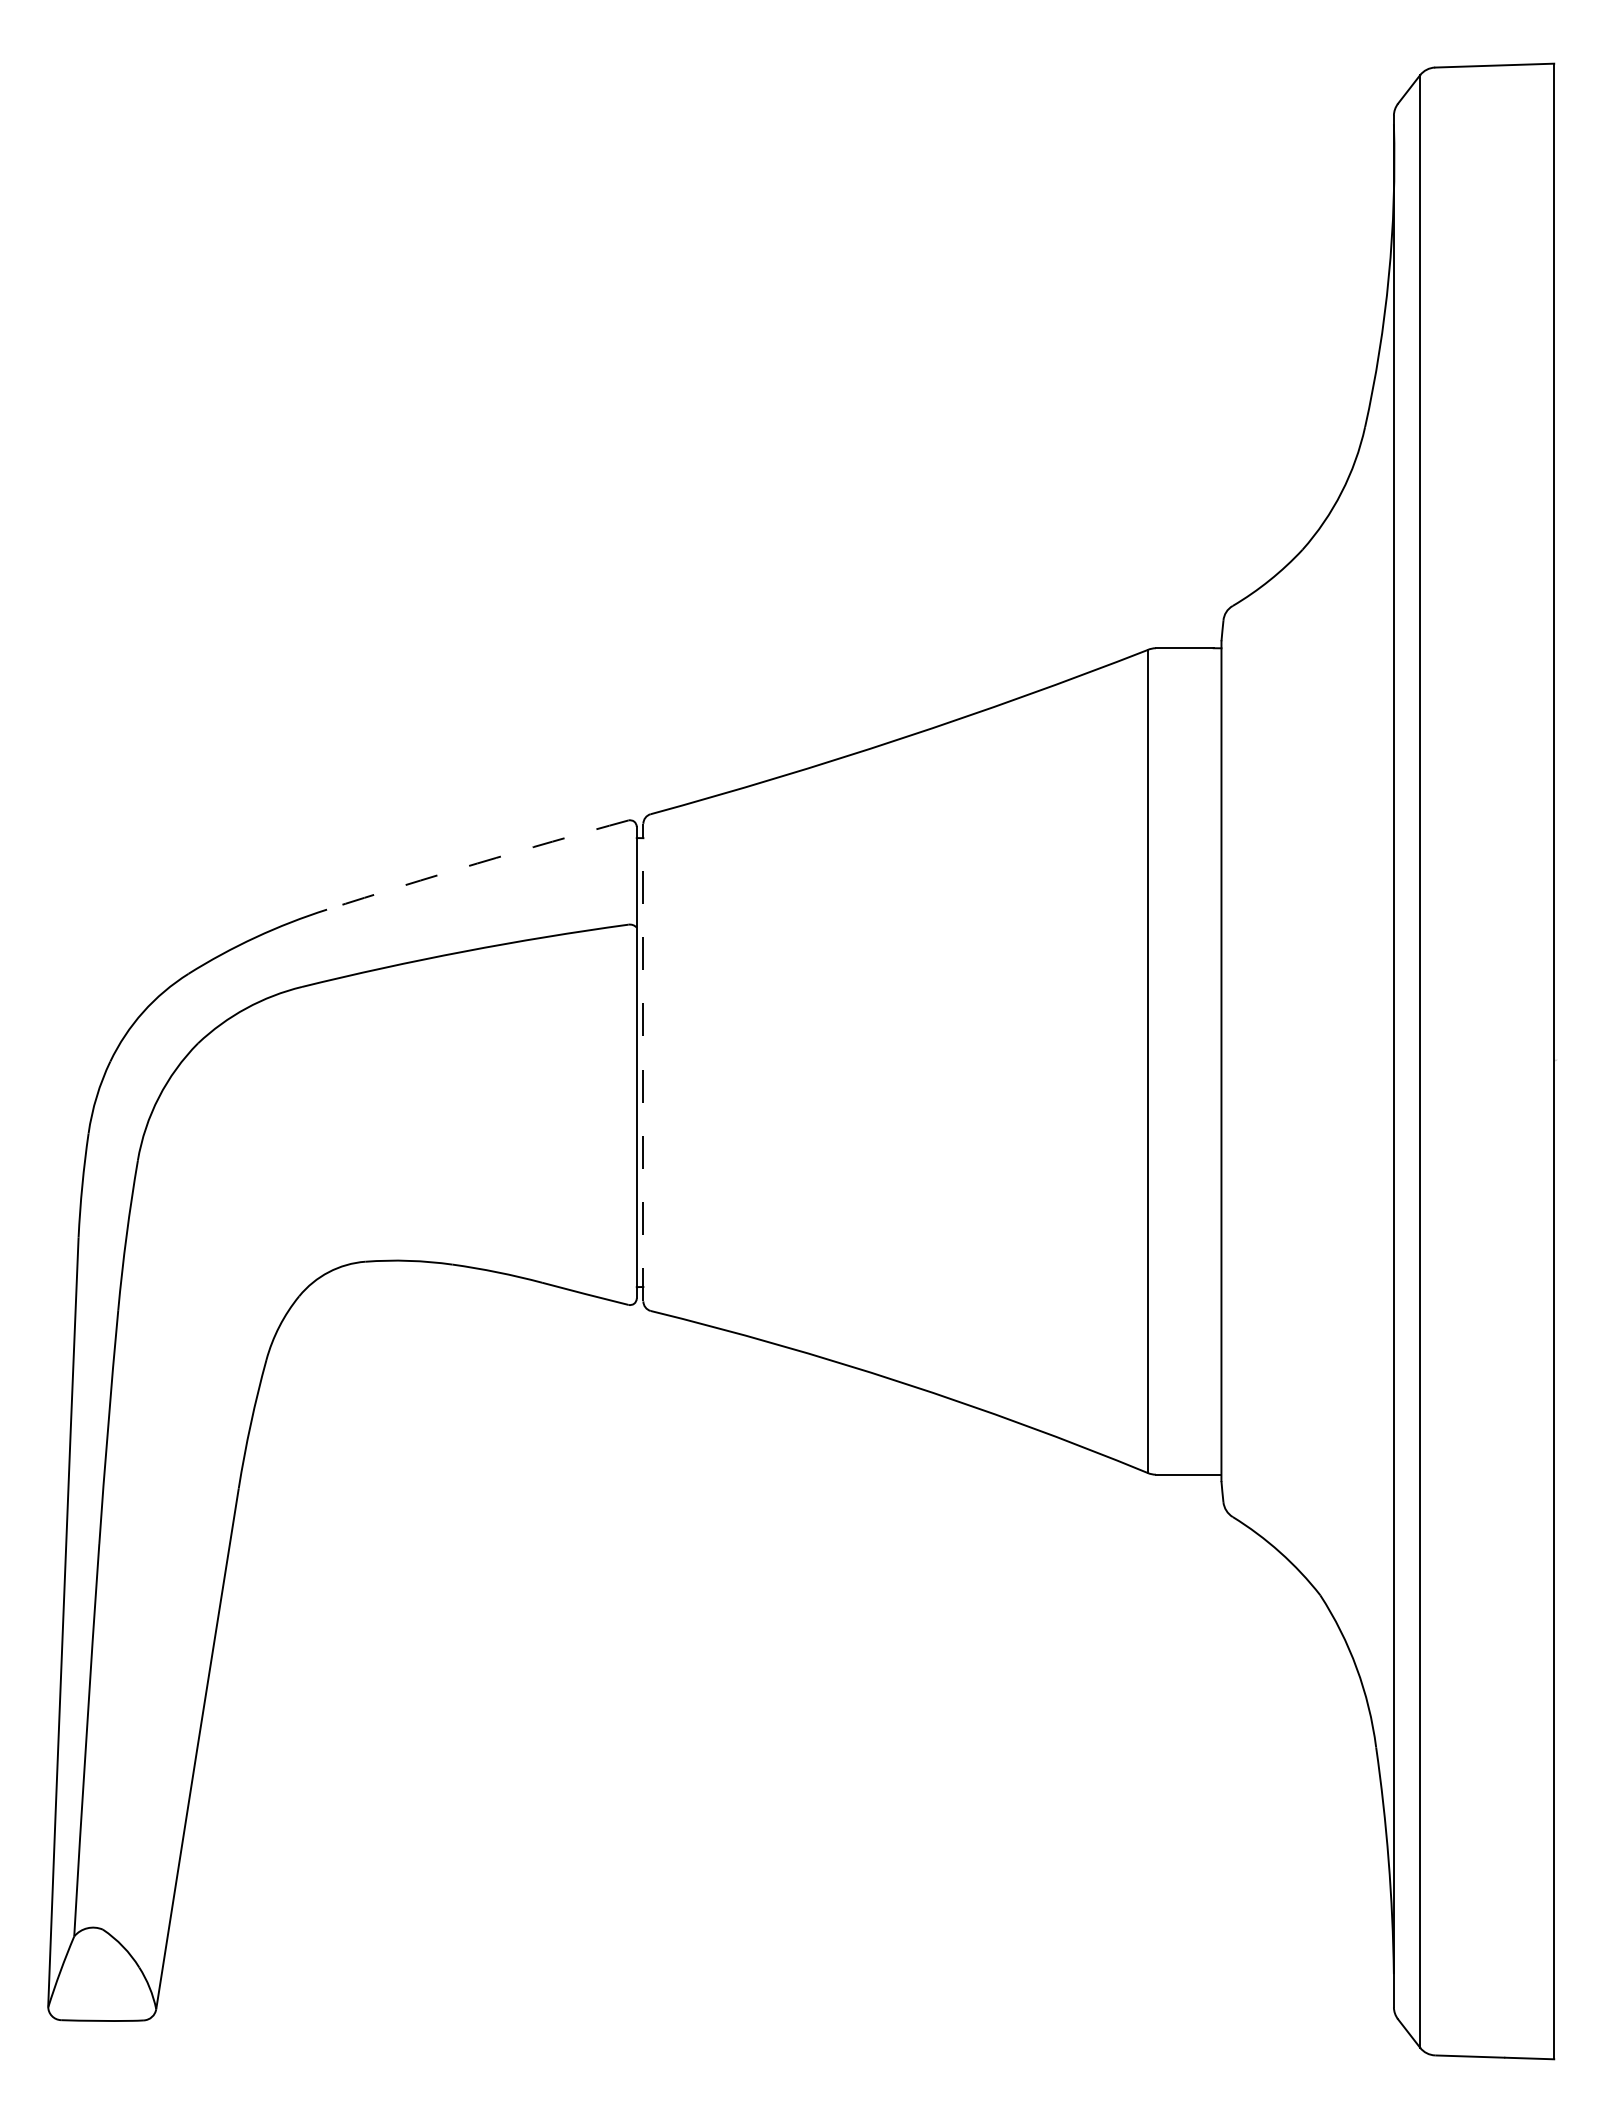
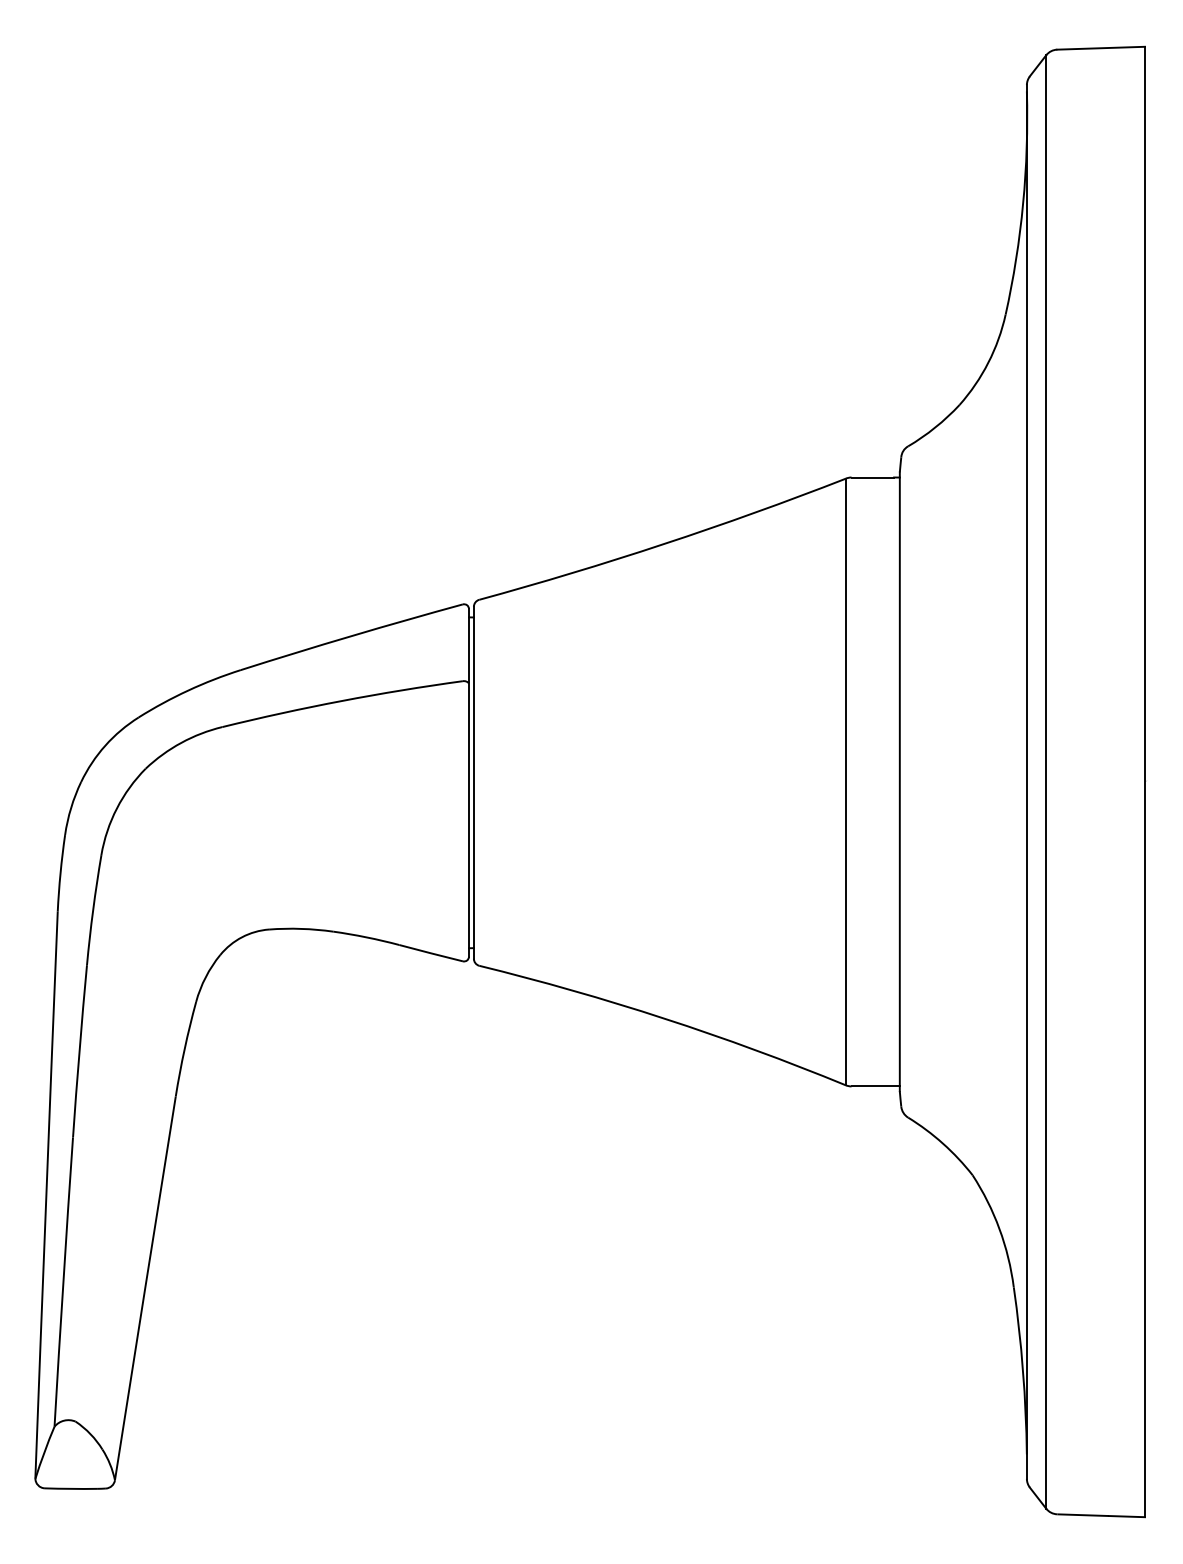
arc: (477, 863) -> (351, 636), dashed -> solid
line: (643, 1062) -> (473, 782), dashed -> solid

